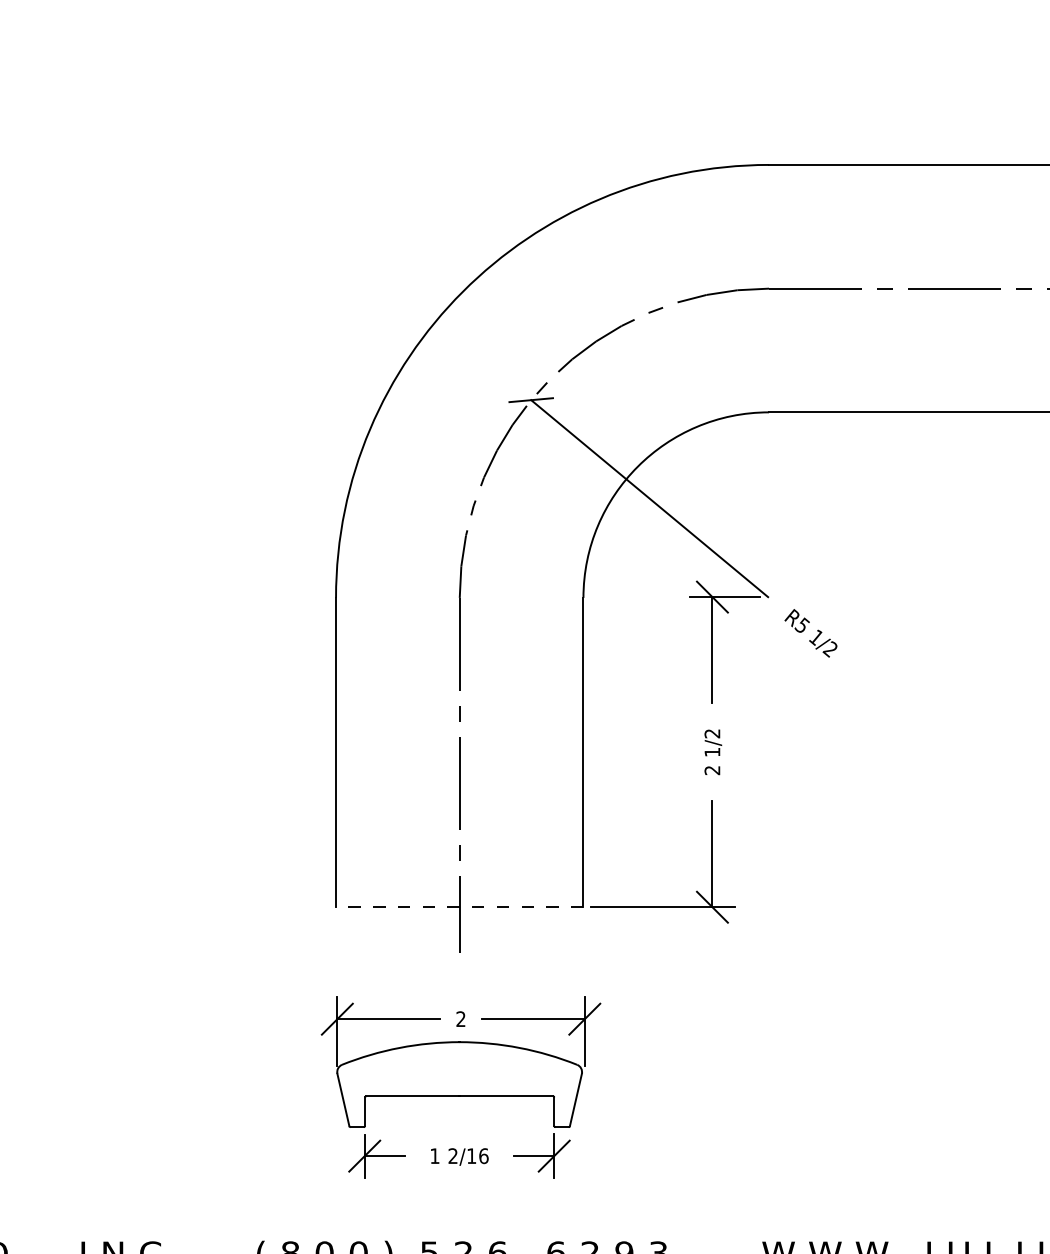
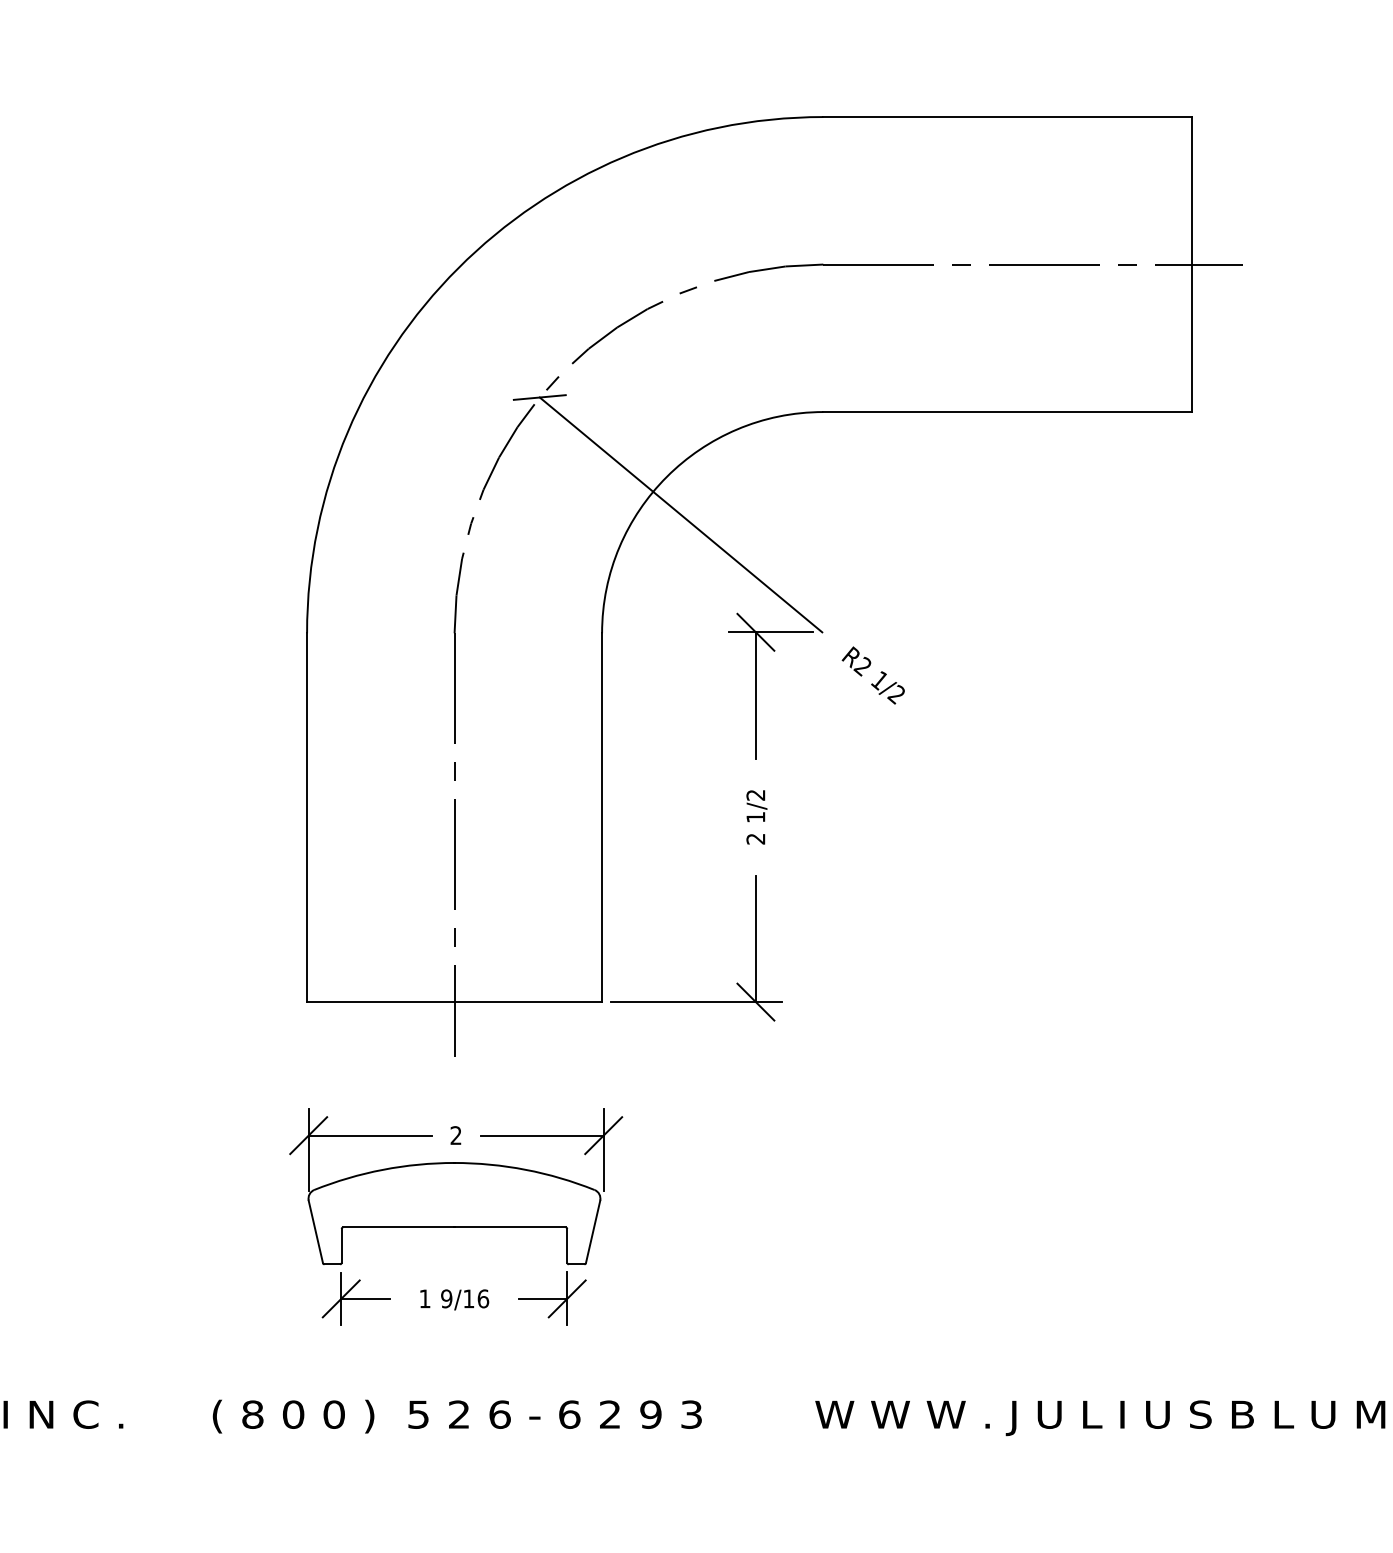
text: (801, 625) -> (862, 666), R5 -> R2
line: (459, 907) -> (454, 1002), dashed -> solid
text: (452, 1155) -> (446, 1298), 2/16 -> 9/16

